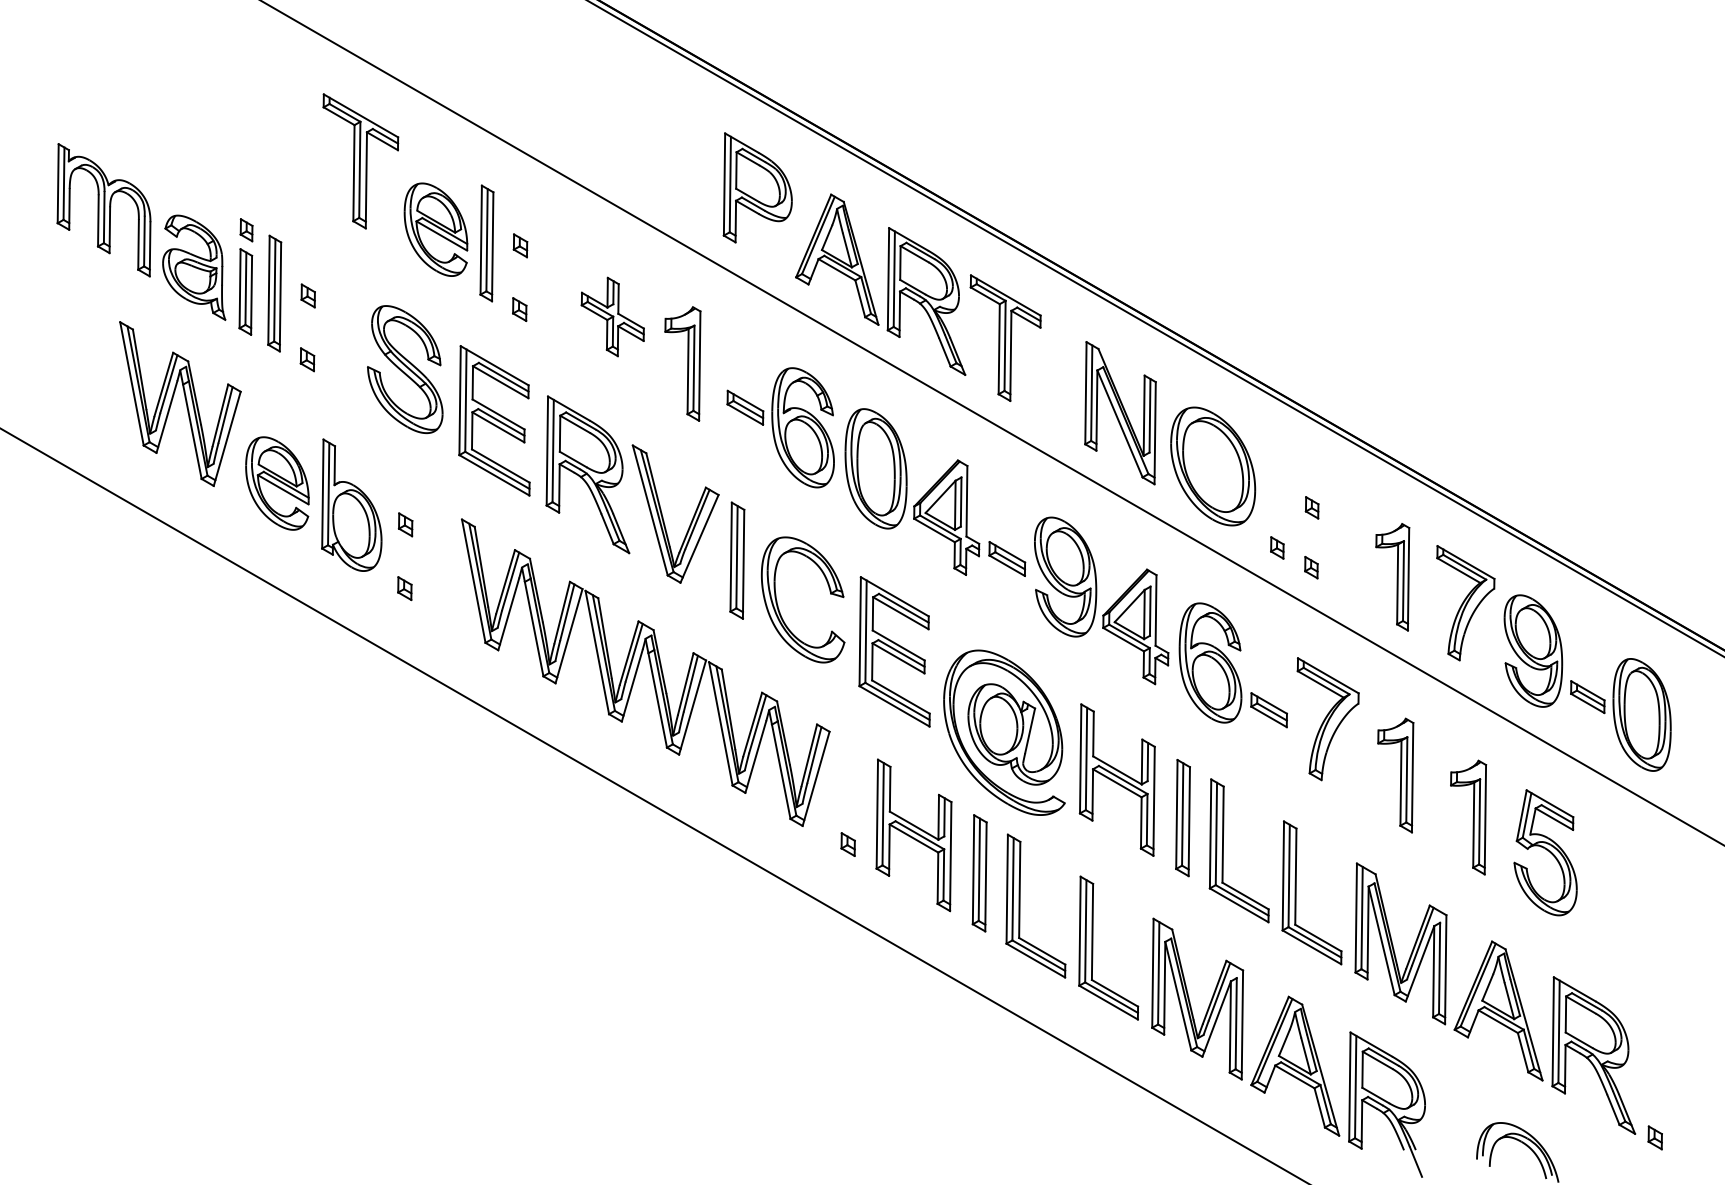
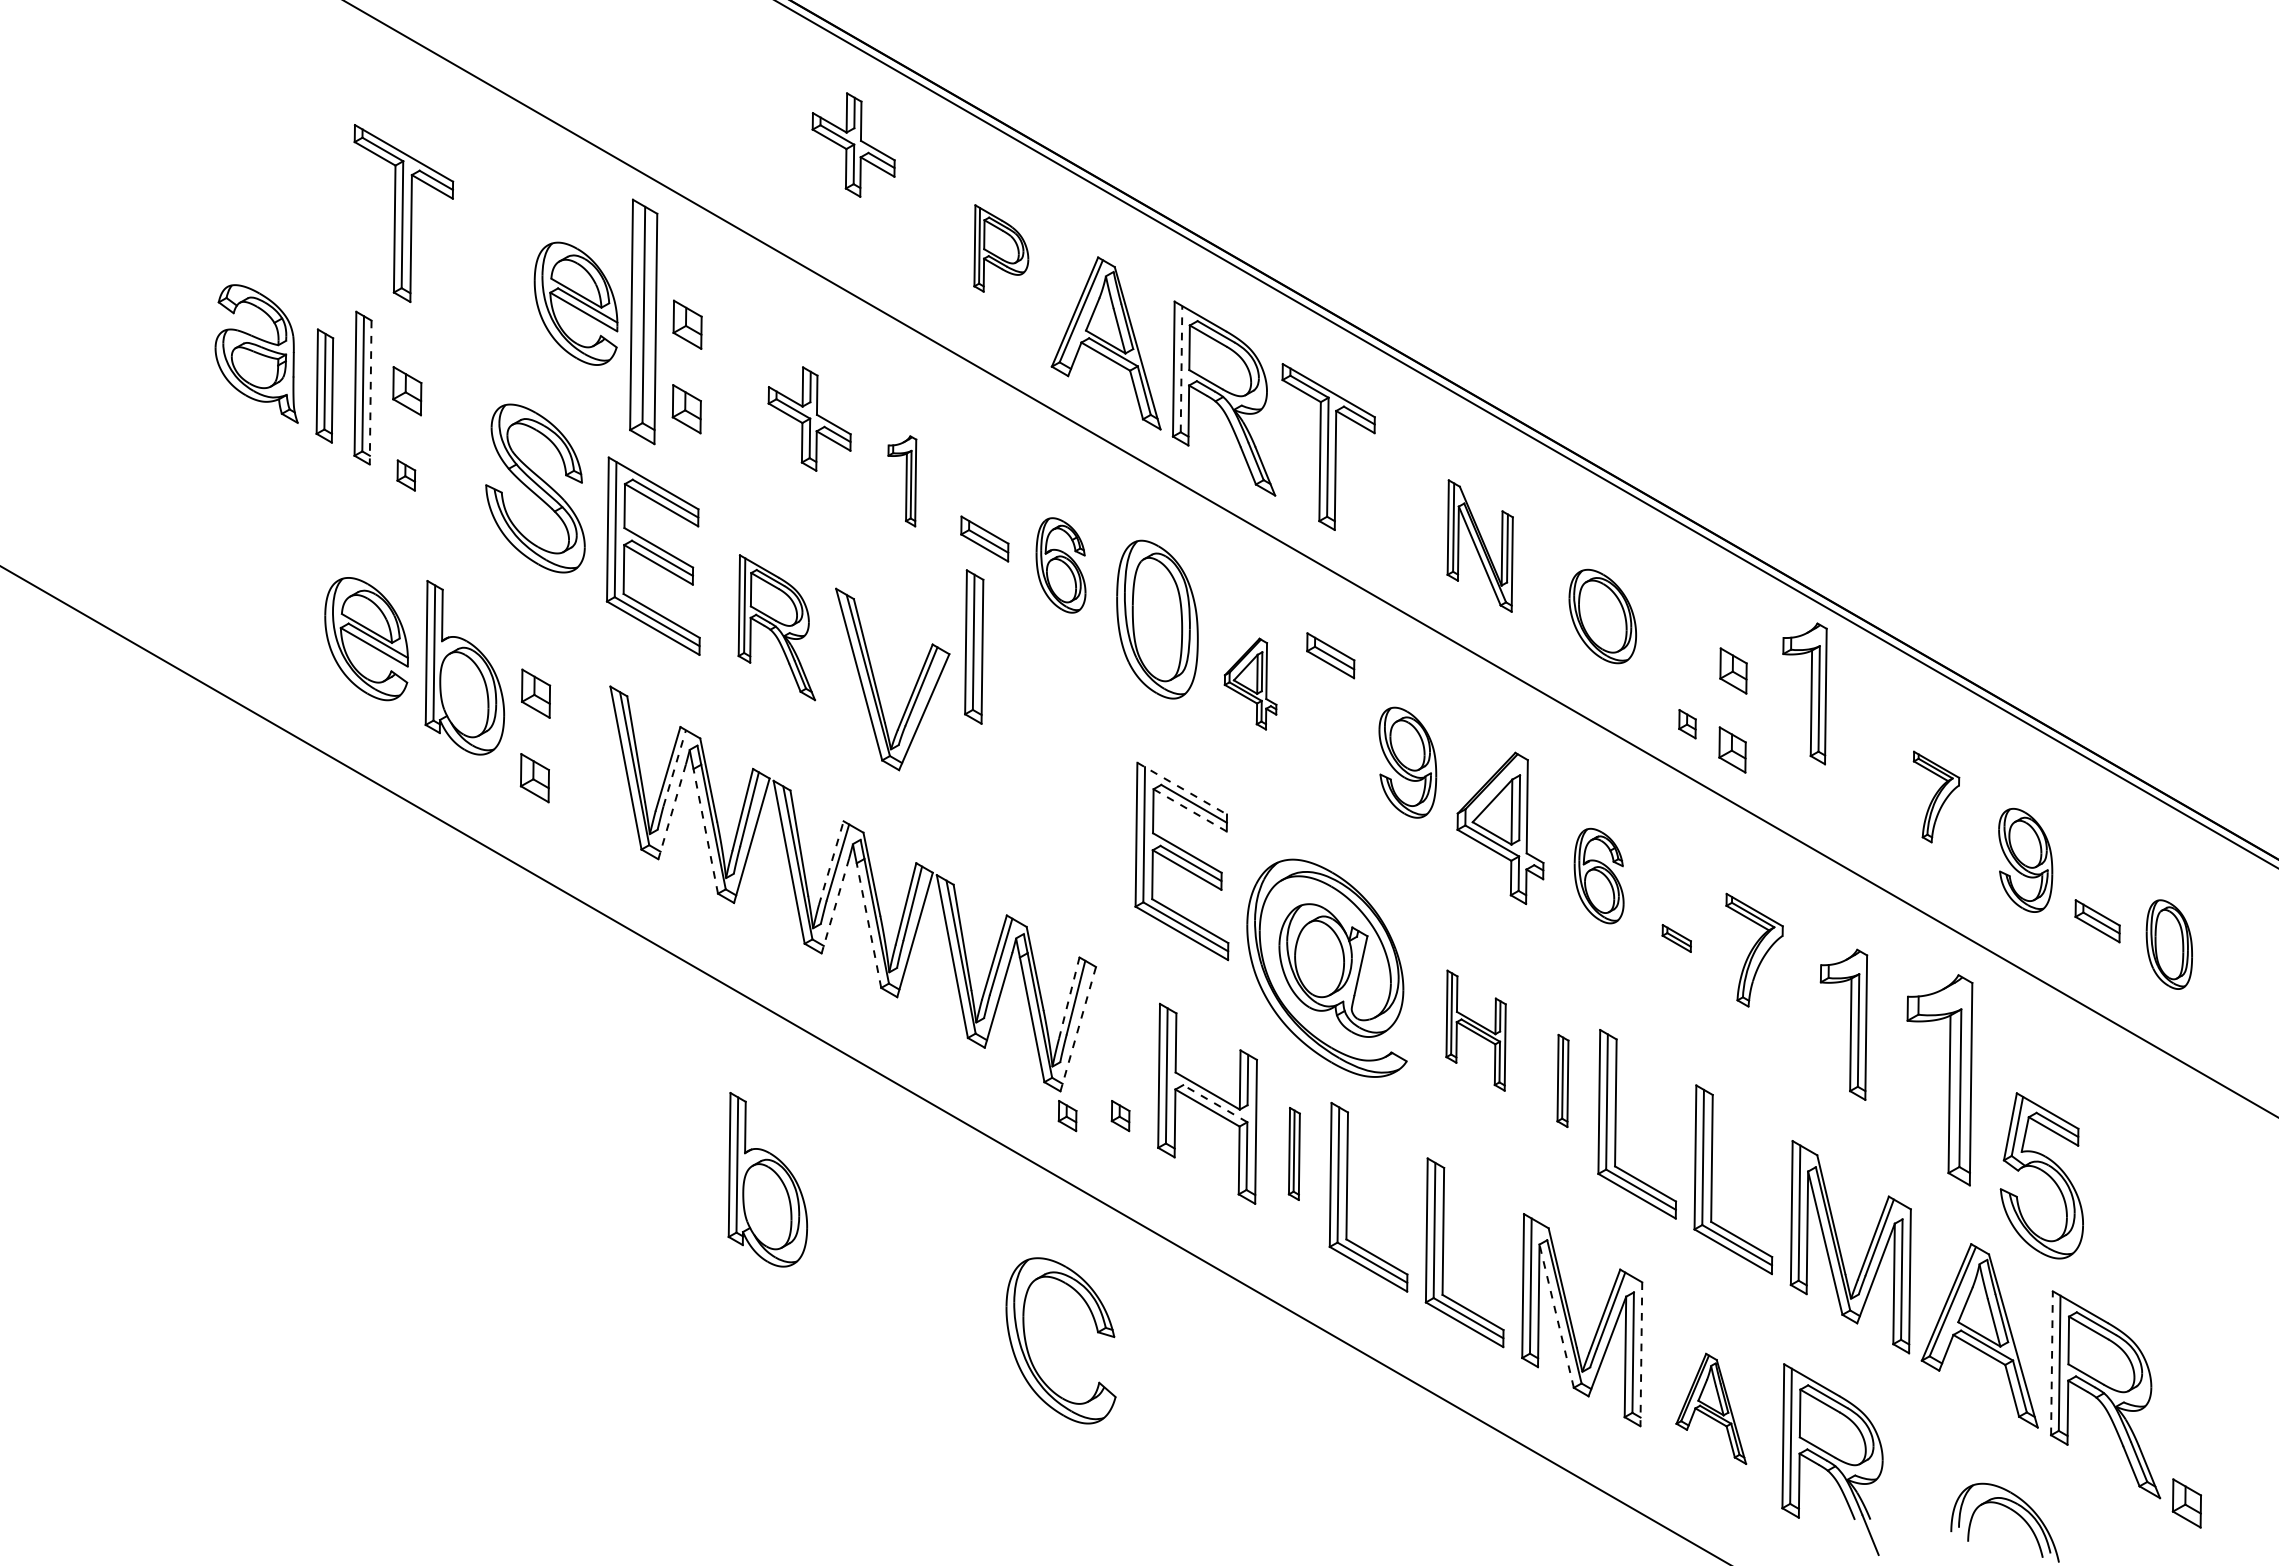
part: (645, 109) -> (853, 144), added
part: (360, 161) -> (403, 213), moved
part: (758, 187) -> (1001, 248), size x0.6
part: (103, 209) -> (137, 277), removed
part: (246, 229) -> (325, 303), removed
part: (486, 243) -> (642, 321), size x1.6
part: (520, 246) -> (687, 325), size x1.6
line: (894, 278) -> (1181, 368), solid -> dashed
line: (280, 296) -> (370, 392), solid -> dashed
part: (308, 296) -> (407, 391), size x1.6
part: (519, 309) -> (686, 409), size x1.6
part: (683, 364) -> (902, 481), size x0.6
part: (185, 402) -> (245, 532), removed
part: (1119, 412) -> (1479, 545), size x0.7
part: (802, 427) -> (1060, 565), size x0.6
part: (1212, 466) -> (1602, 616), size x0.6
part: (587, 474) -> (776, 627), size x0.7
part: (1312, 508) -> (1733, 671), size x1.6
part: (946, 517) -> (1250, 683), size x0.6
part: (405, 524) -> (535, 693), size x1.6
part: (1007, 558) -> (1330, 655), moved
part: (737, 560) -> (974, 646), moved
part: (1311, 567) -> (1732, 750), size x1.6
part: (1065, 576) -> (1407, 762), size x0.7
part: (1392, 576) -> (1804, 693), moved
line: (510, 581) -> (674, 768), solid -> dashed
part: (404, 588) -> (534, 777), size x1.6
line: (895, 596) -> (1182, 788), solid -> dashed
part: (1465, 602) -> (1936, 796), size x0.6
part: (778, 606) -> (1028, 1349), moved
line: (900, 613) -> (1189, 810), solid -> dashed
line: (508, 614) -> (672, 812), solid -> dashed
line: (533, 629) -> (705, 831), solid -> dashed
part: (1533, 651) -> (2025, 860), size x0.7
line: (629, 653) -> (831, 863), solid -> dashed
part: (1209, 662) -> (1598, 875), size x0.6
line: (632, 685) -> (835, 906), solid -> dashed
line: (657, 700) -> (868, 925), solid -> dashed
part: (1269, 710) -> (1676, 938), size x0.6
part: (1642, 714) -> (2169, 944), size x0.6
part: (1328, 718) -> (1754, 949), size x0.7
line: (809, 755) -> (1069, 998), solid -> dashed
line: (816, 779) -> (1078, 1029), solid -> dashed
part: (1116, 779) -> (1475, 1030), size x0.6
part: (1182, 817) -> (1562, 1080), size x0.6
part: (1468, 817) -> (1940, 1080), size x1.4
line: (919, 835) -> (1214, 1103), solid -> dashed
part: (807, 844) -> (1067, 1116), added
part: (1545, 852) -> (2041, 1175), moved
part: (979, 872) -> (1294, 1153), size x0.6
part: (580, 892) -> (767, 1179), added
line: (1178, 996) -> (1556, 1316), solid -> dashed
line: (1242, 1025) -> (1641, 1354), solid -> dashed
line: (1552, 1031) -> (2051, 1363), solid -> dashed
part: (1295, 1066) -> (1711, 1408), size x0.6
part: (1655, 1137) -> (2186, 1503), size x1.6

